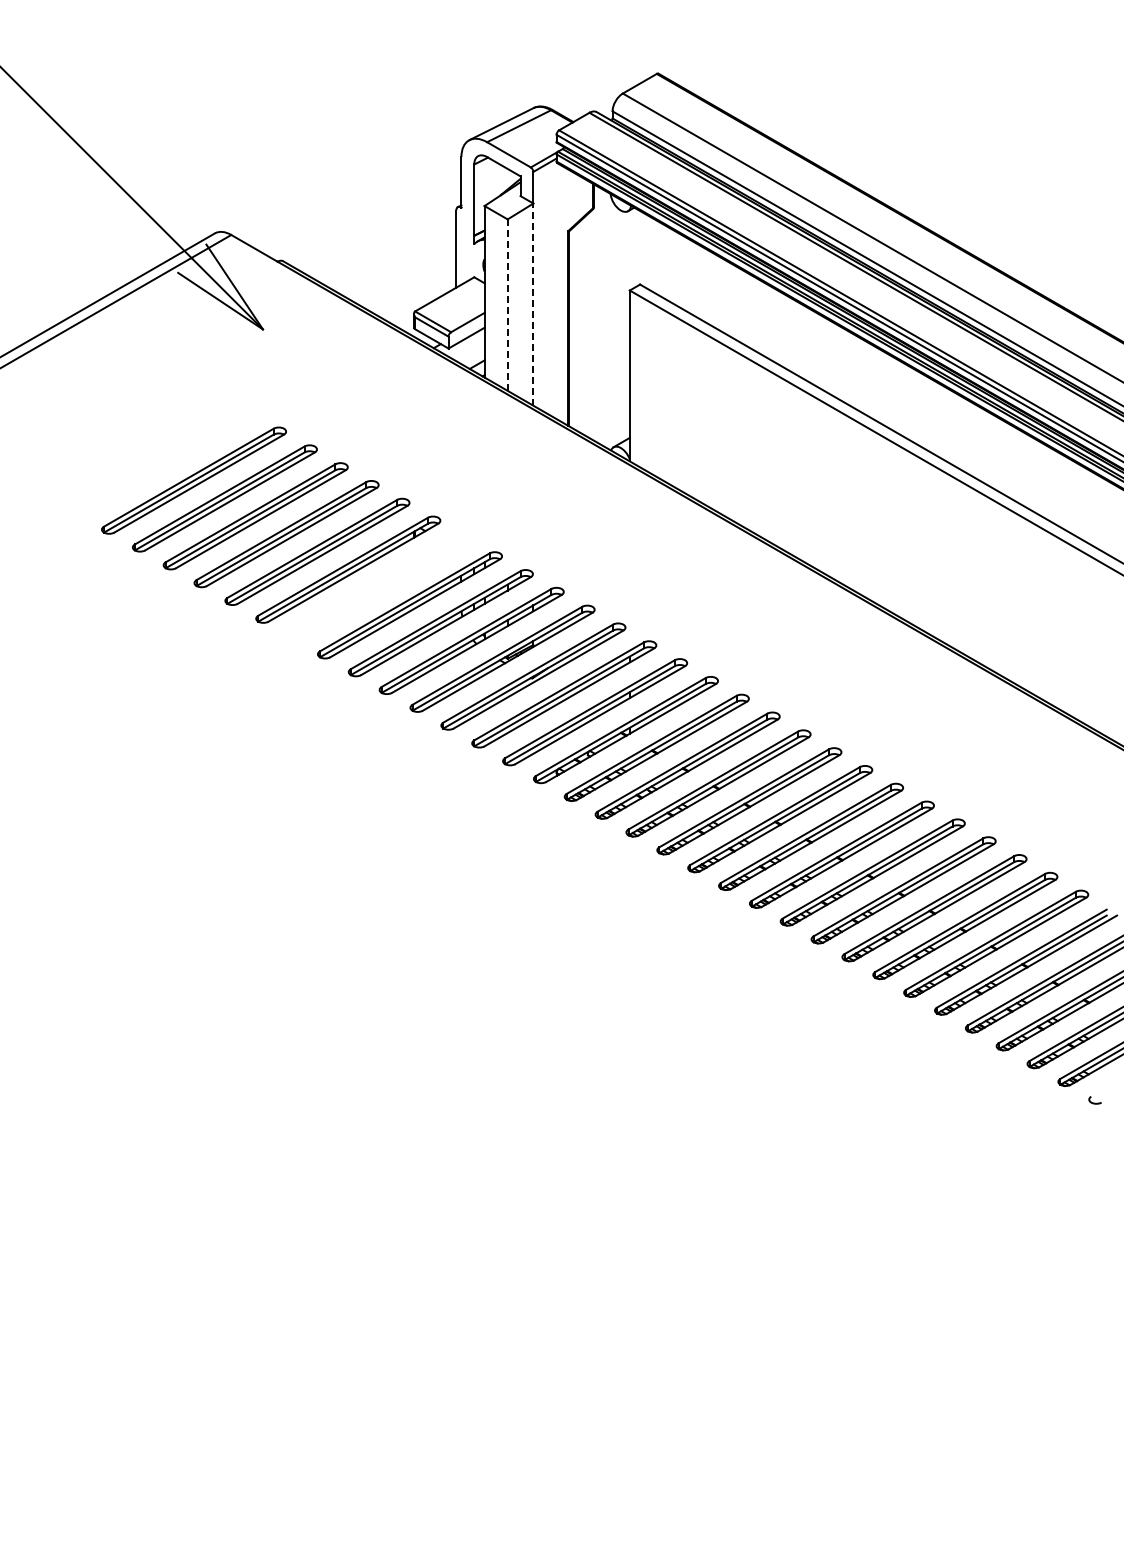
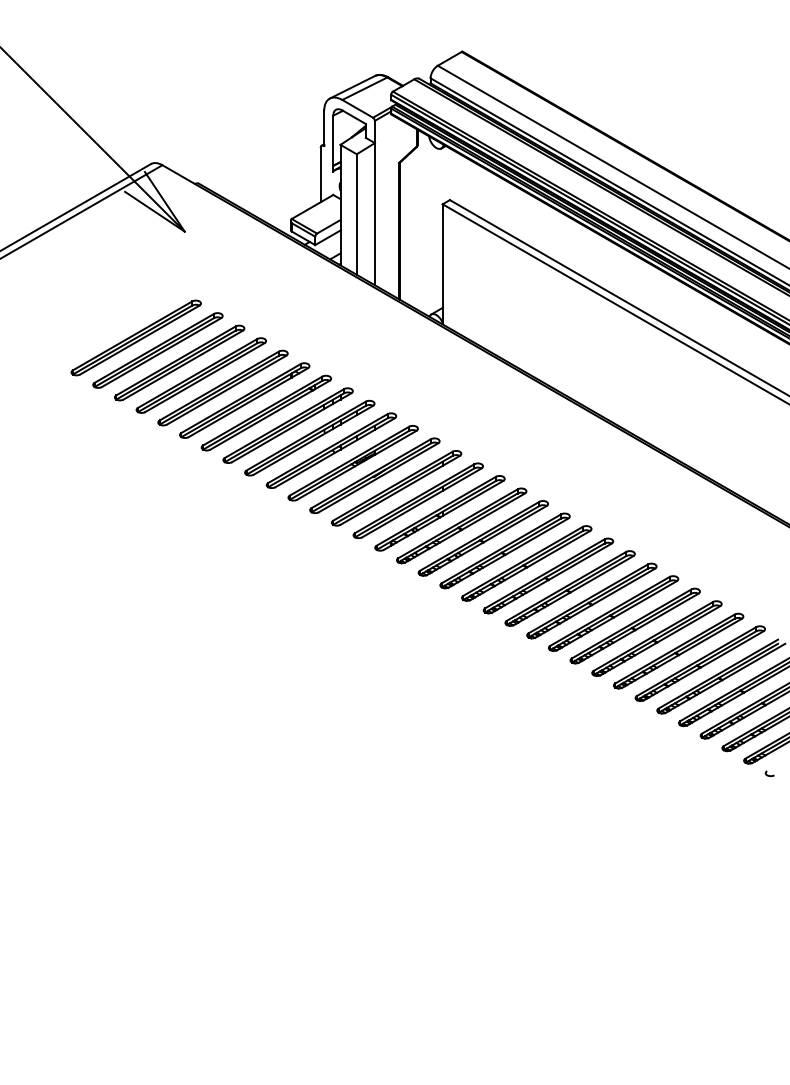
line: (533, 304) -> (374, 214), dashed -> solid
line: (507, 305) -> (356, 214), dashed -> solid
part: (379, 587) -> (266, 413), added

